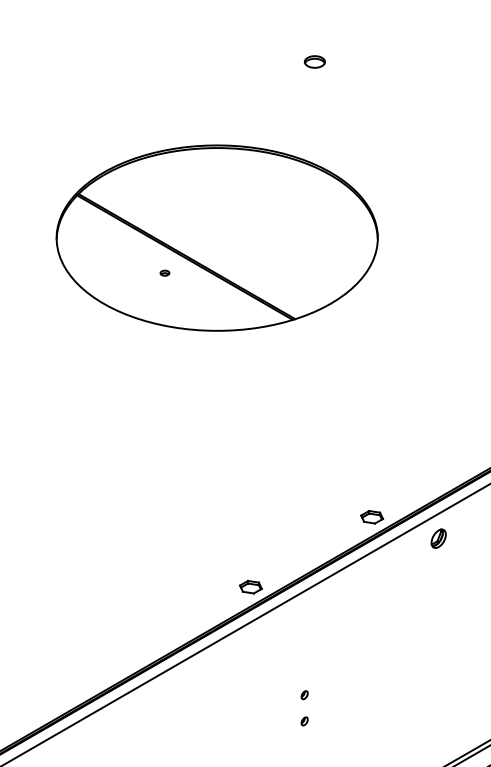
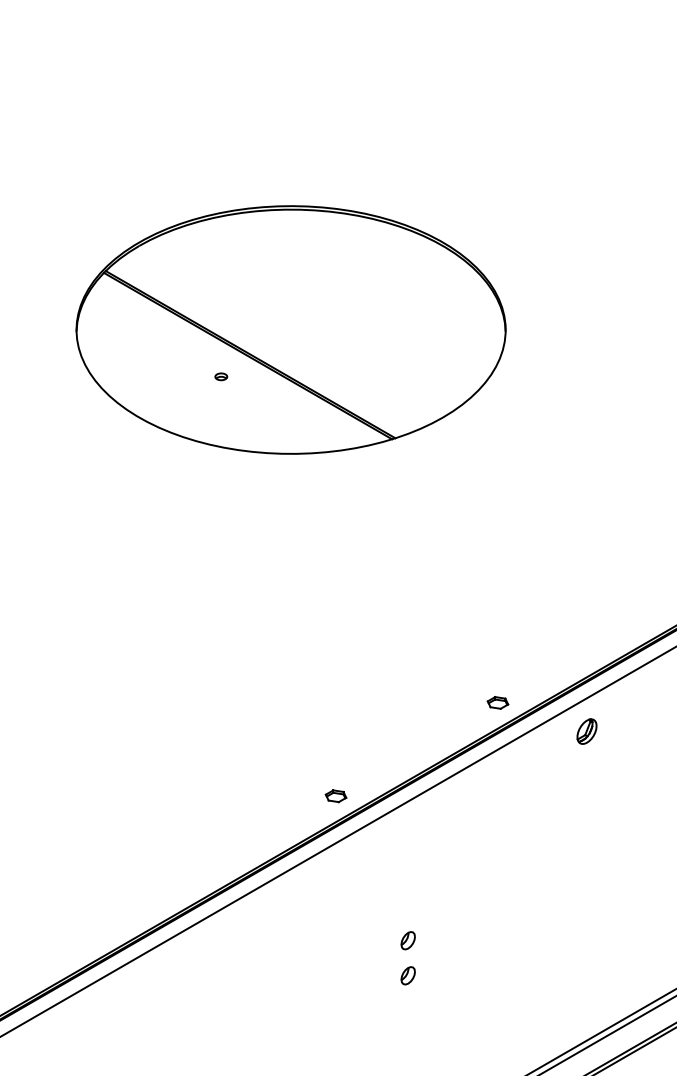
part: (314, 61) -> (421, 94), removed
part: (371, 516) -> (497, 702), size x0.7
part: (250, 586) -> (335, 795), size x0.7
part: (304, 695) -> (407, 940), size x1.6
part: (304, 721) -> (407, 975), size x1.6

